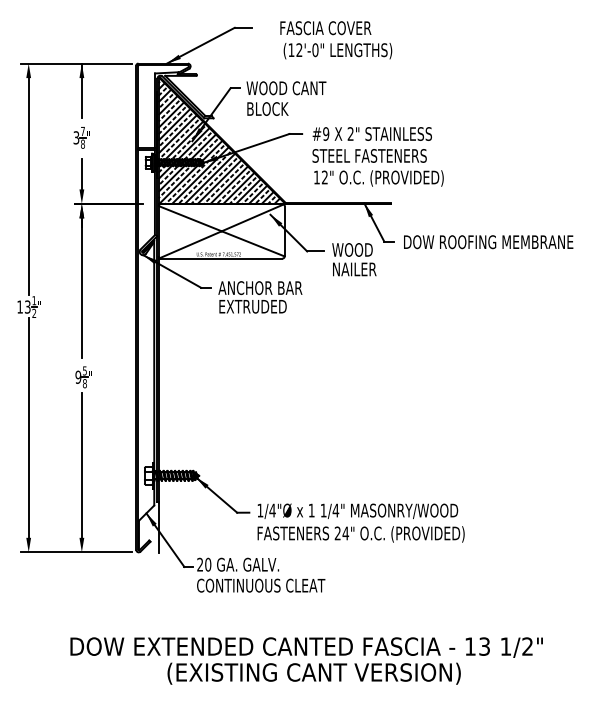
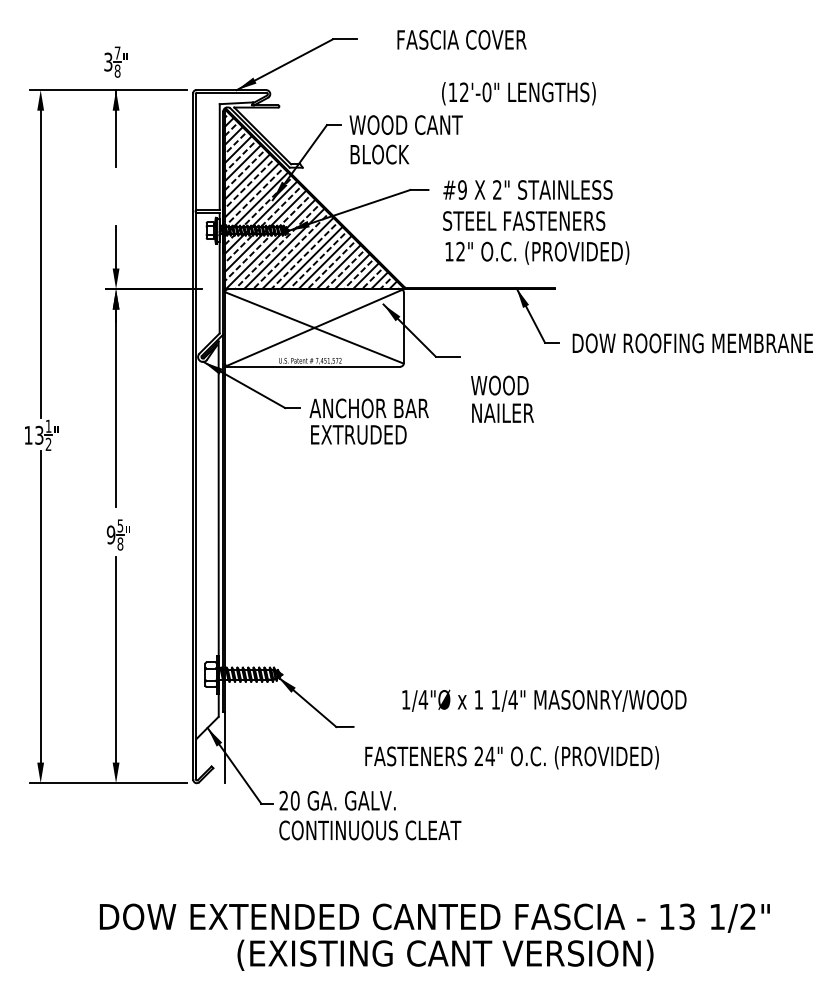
text: (337, 51) -> (518, 94), moved
part: (81, 137) -> (115, 61), moved
text: (354, 259) -> (502, 399), moved
text: (357, 510) -> (543, 699), moved

